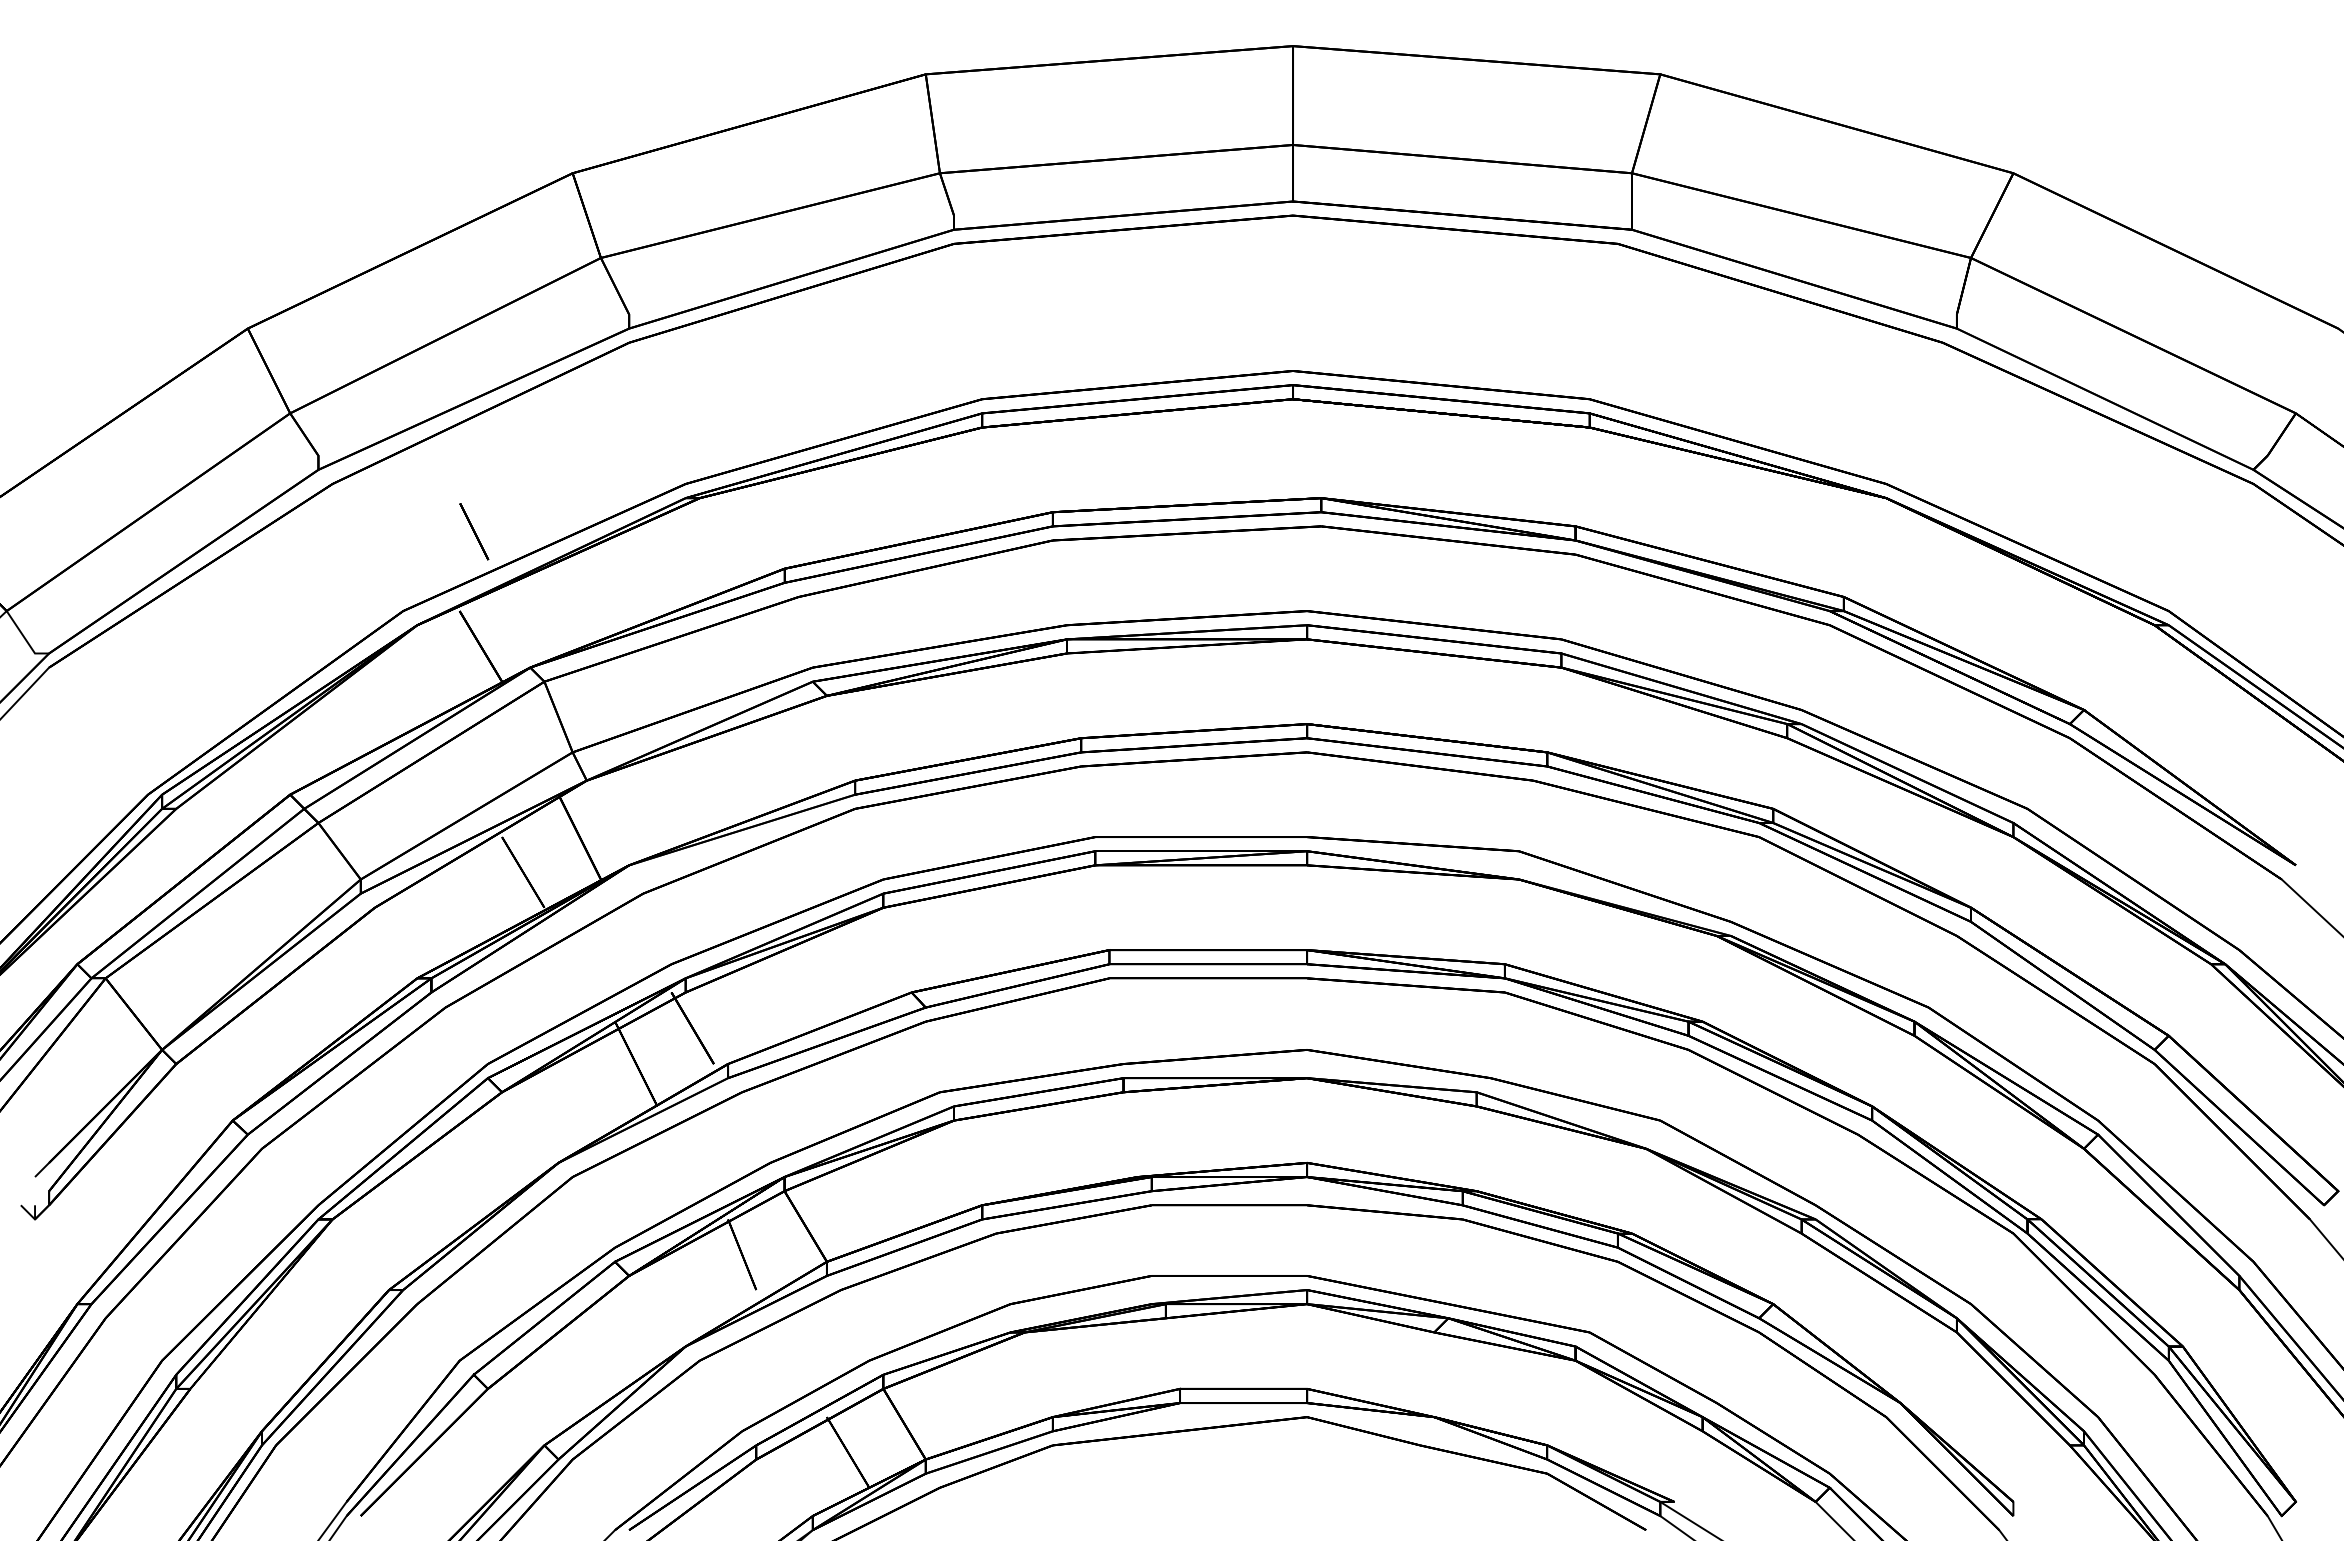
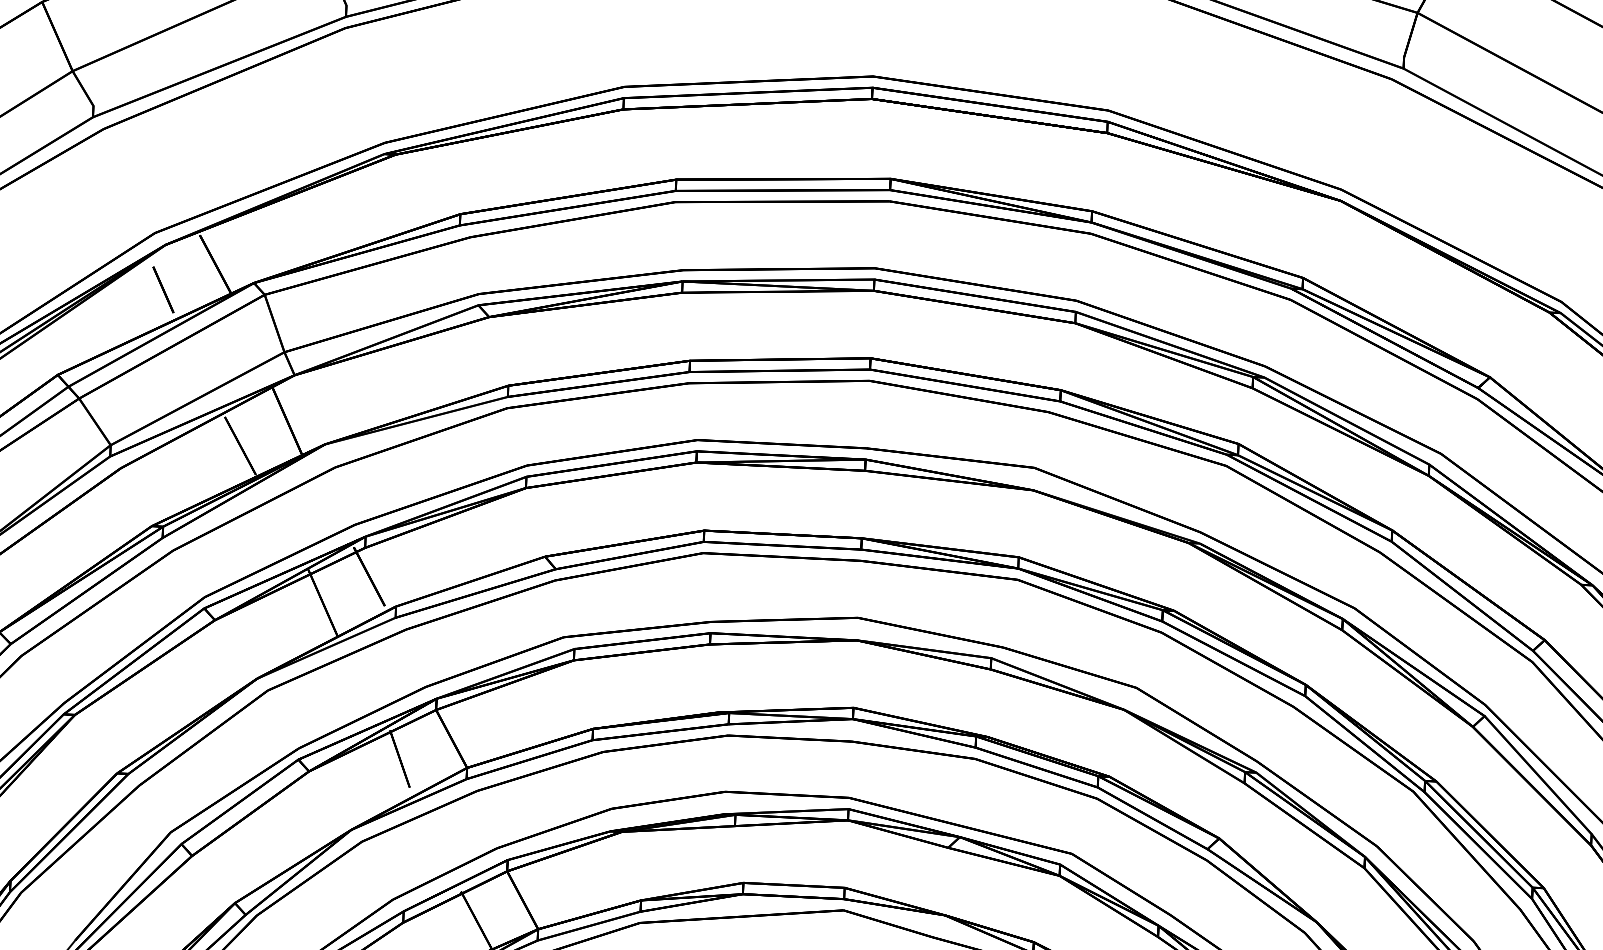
line: (474, 531) -> (163, 289), moved

